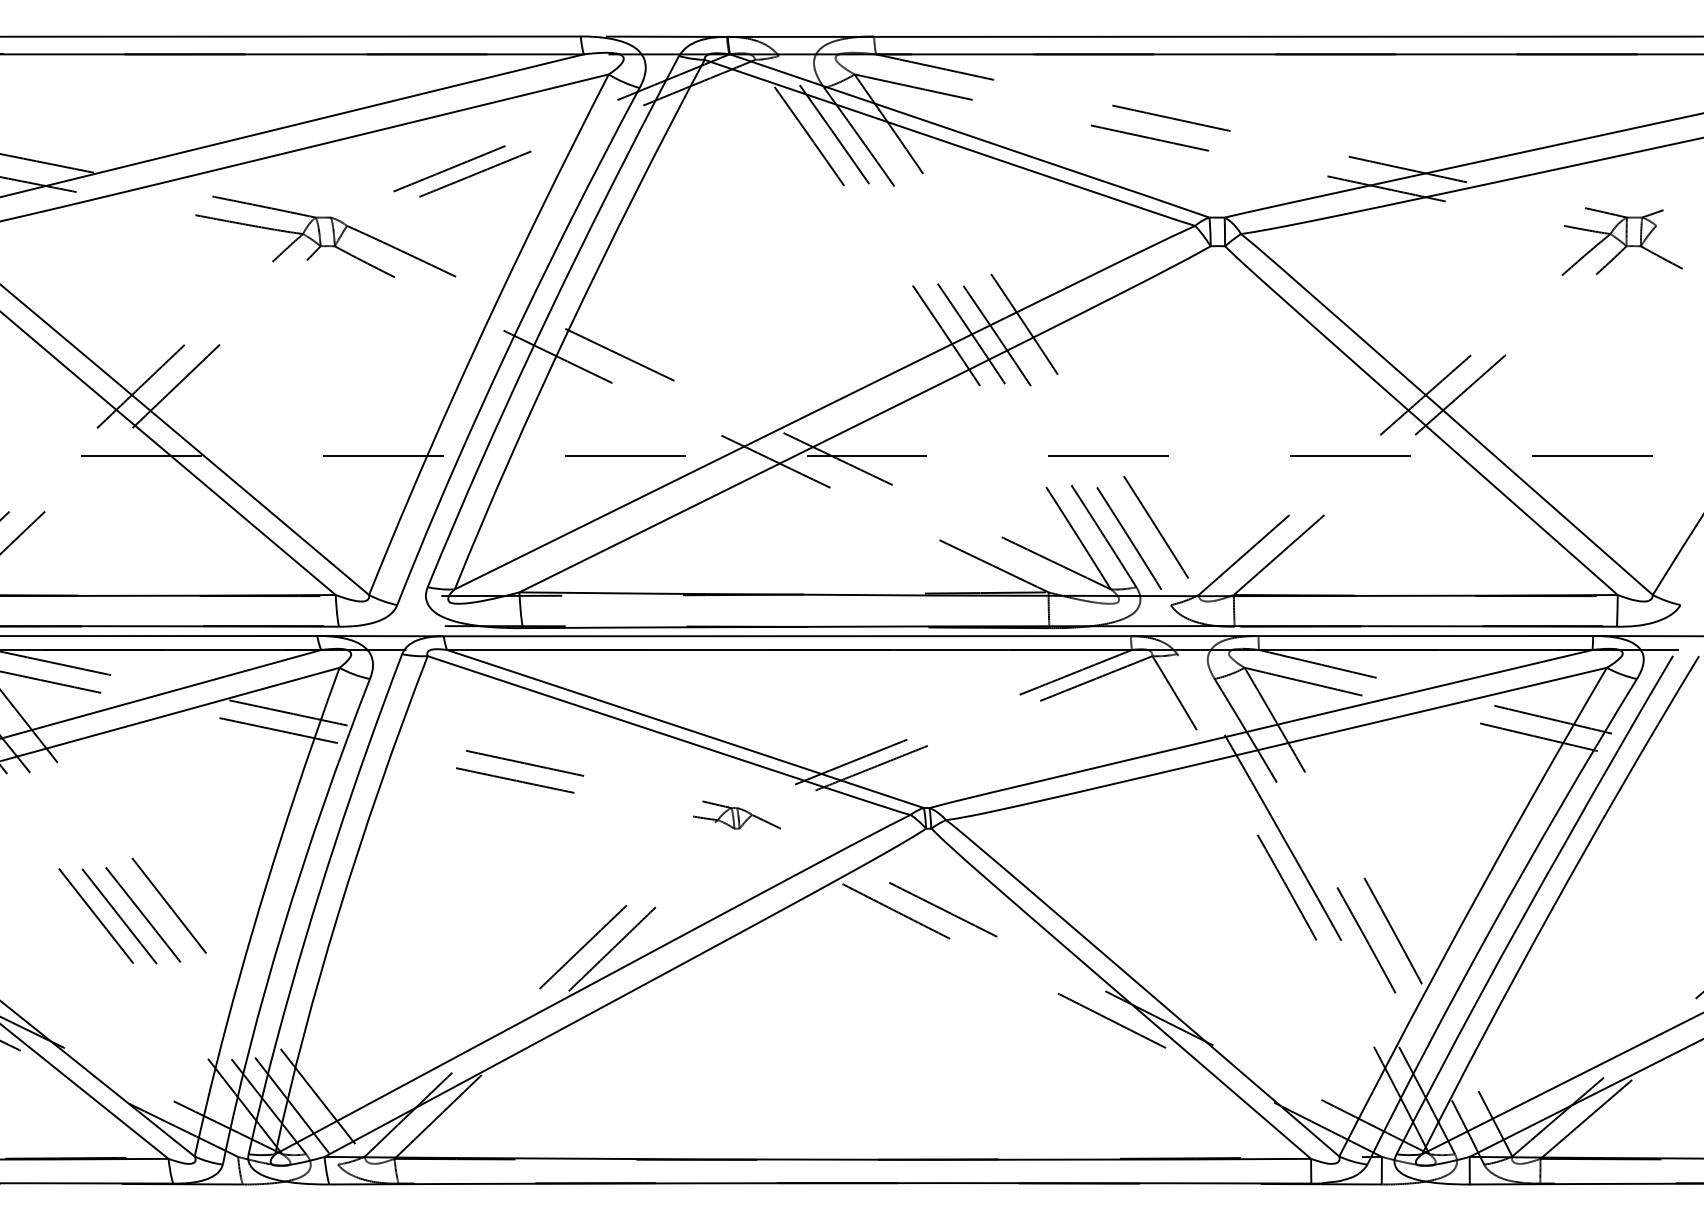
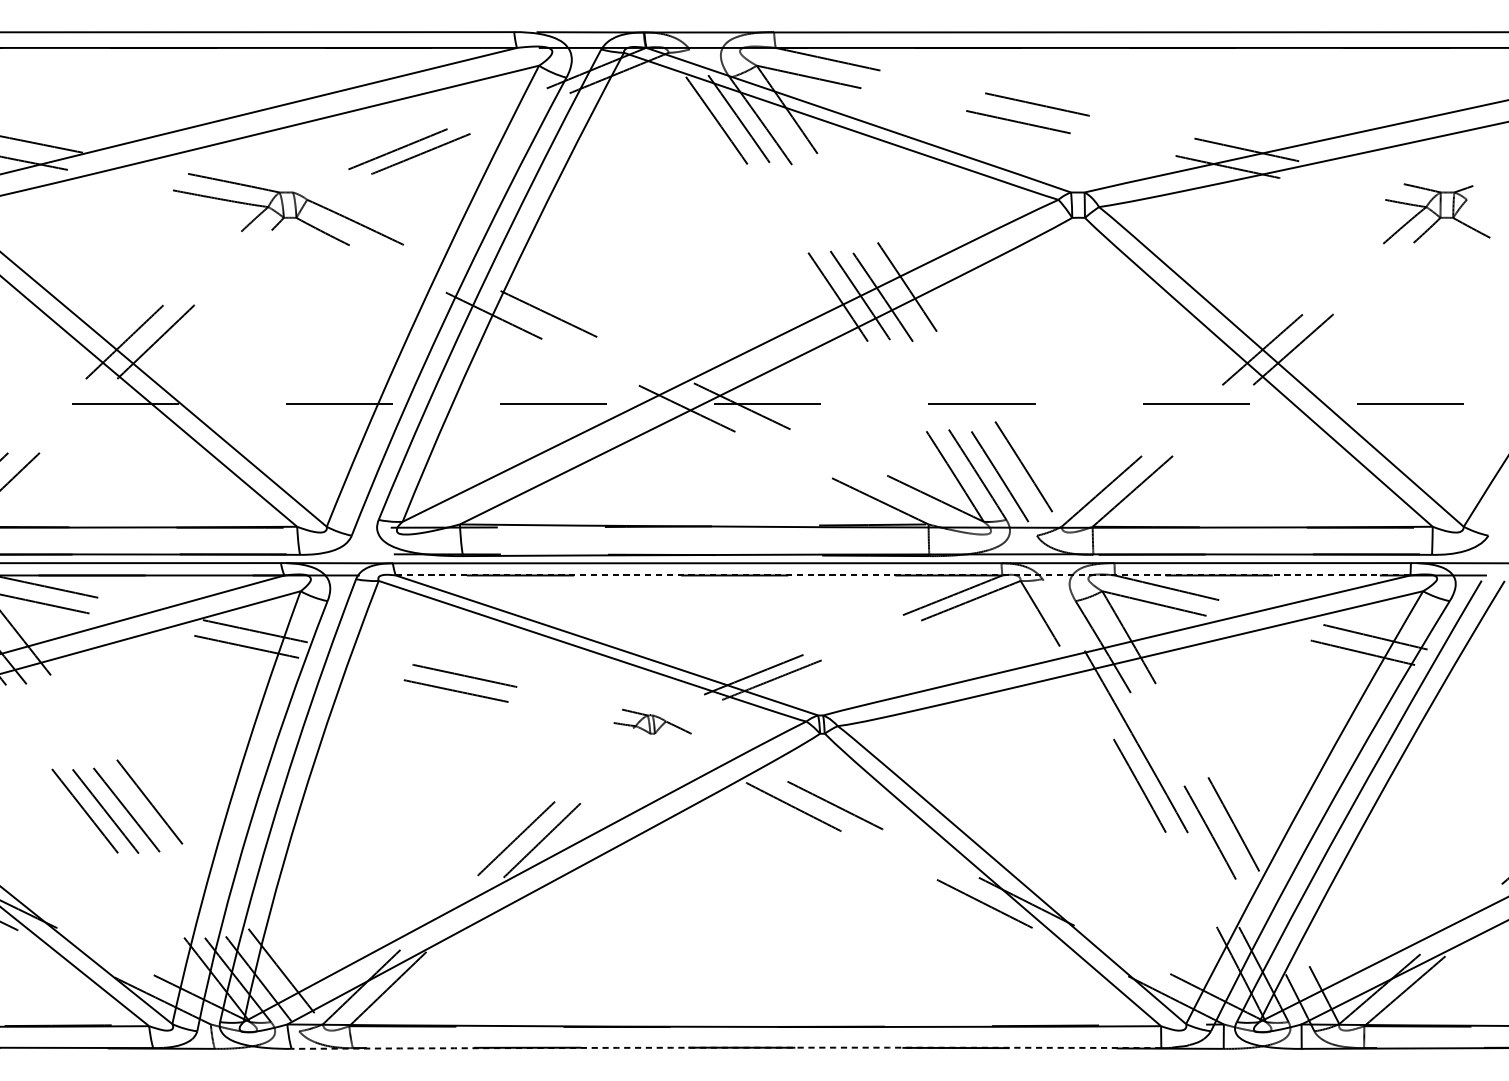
line: (1019, 650) -> (902, 575), solid -> dashed
arc: (820, 1183) -> (726, 1048), solid -> dashed

